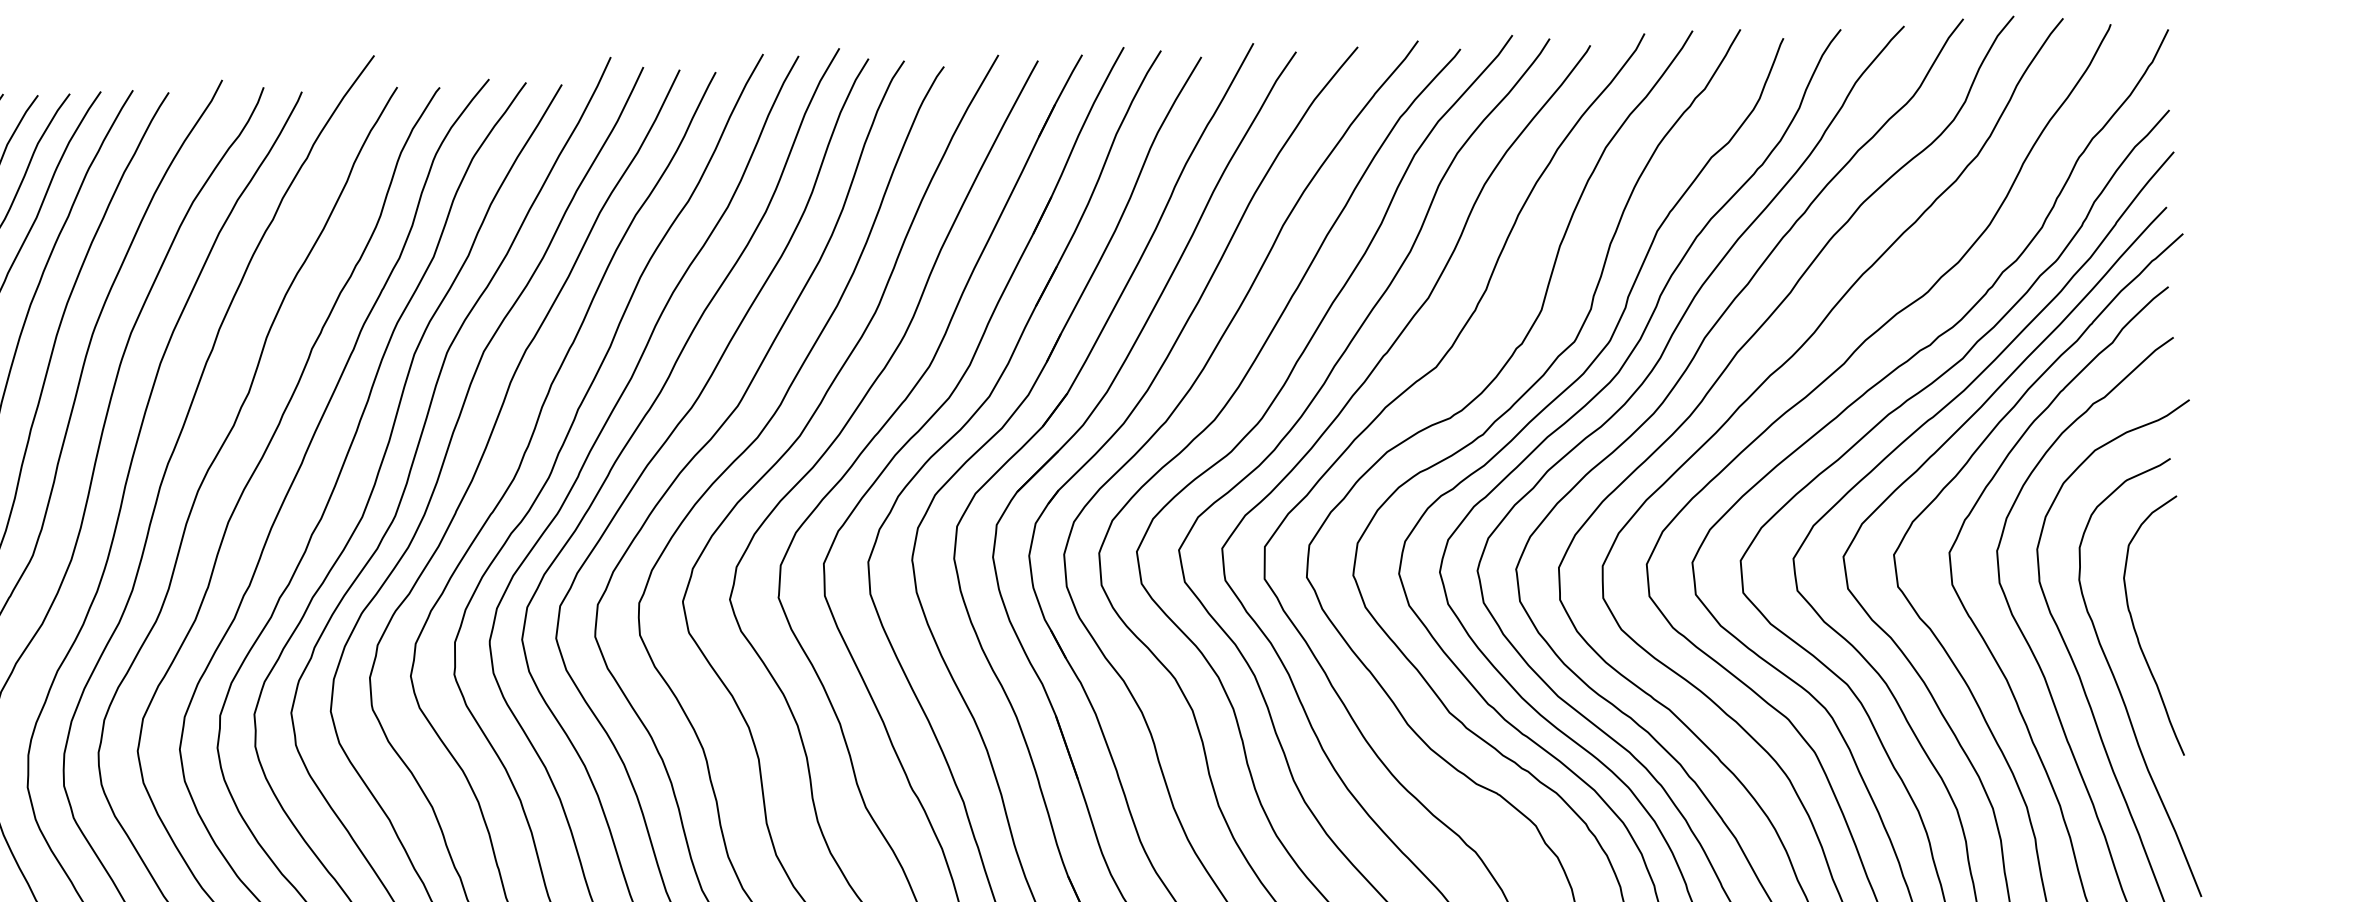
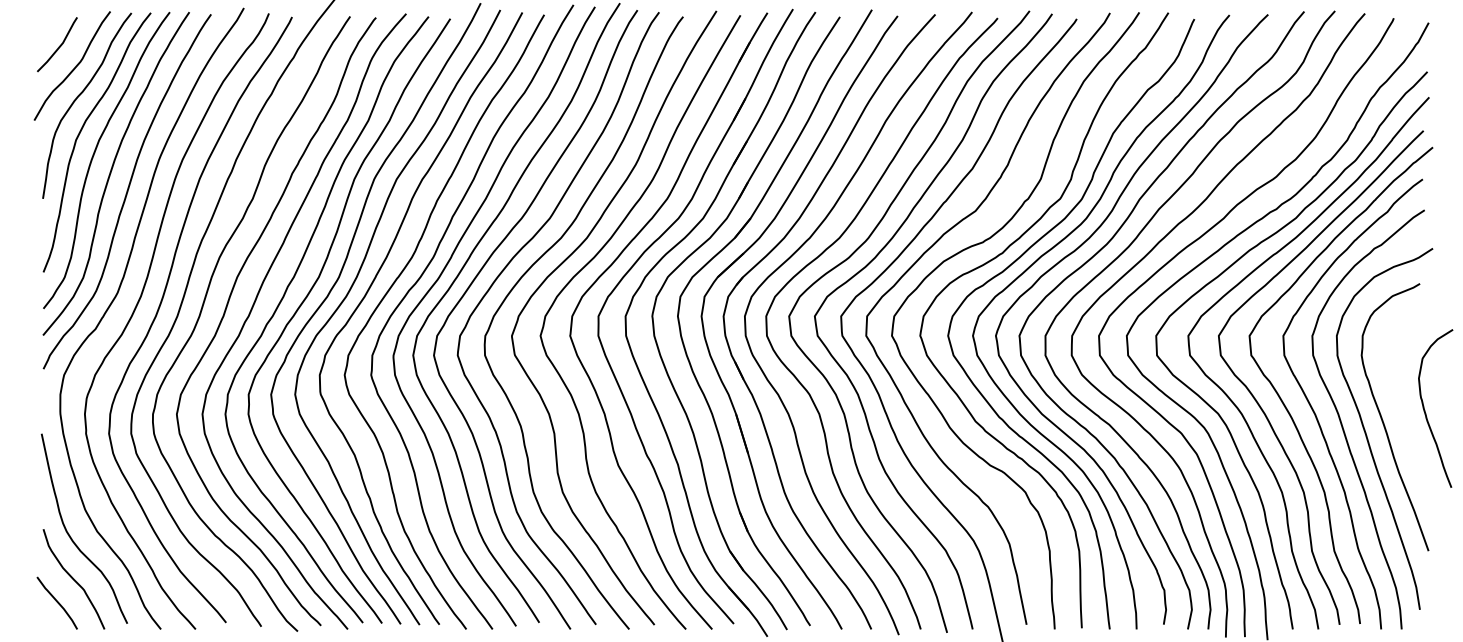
curve: (2136, 630) -> (1425, 410), moved

